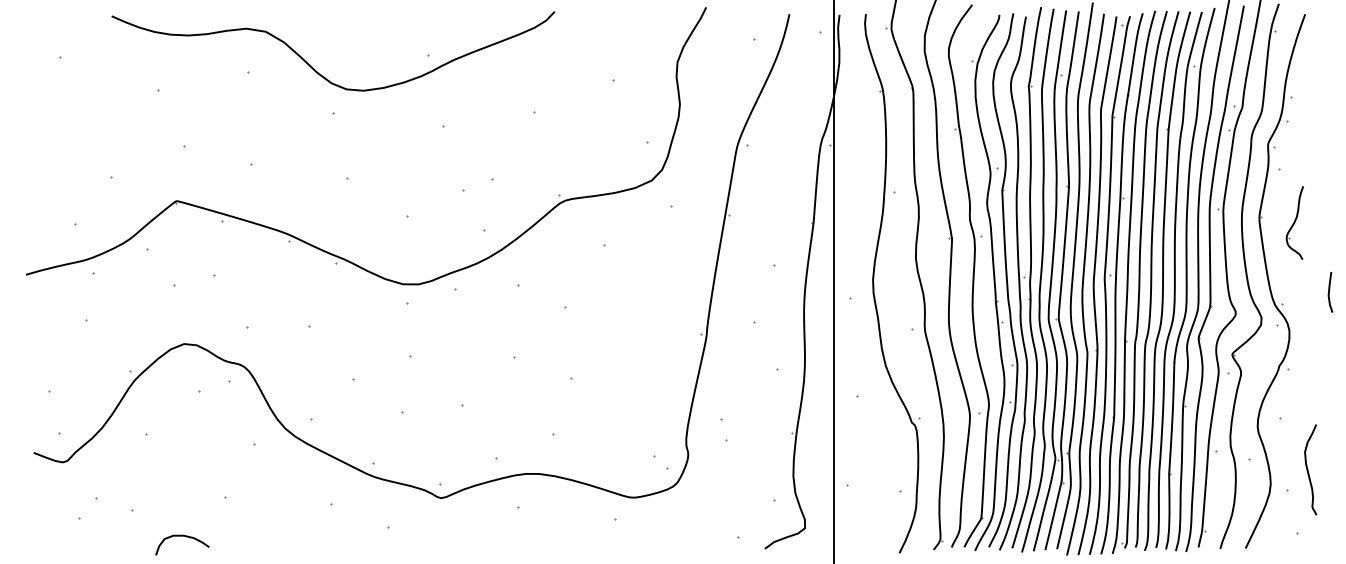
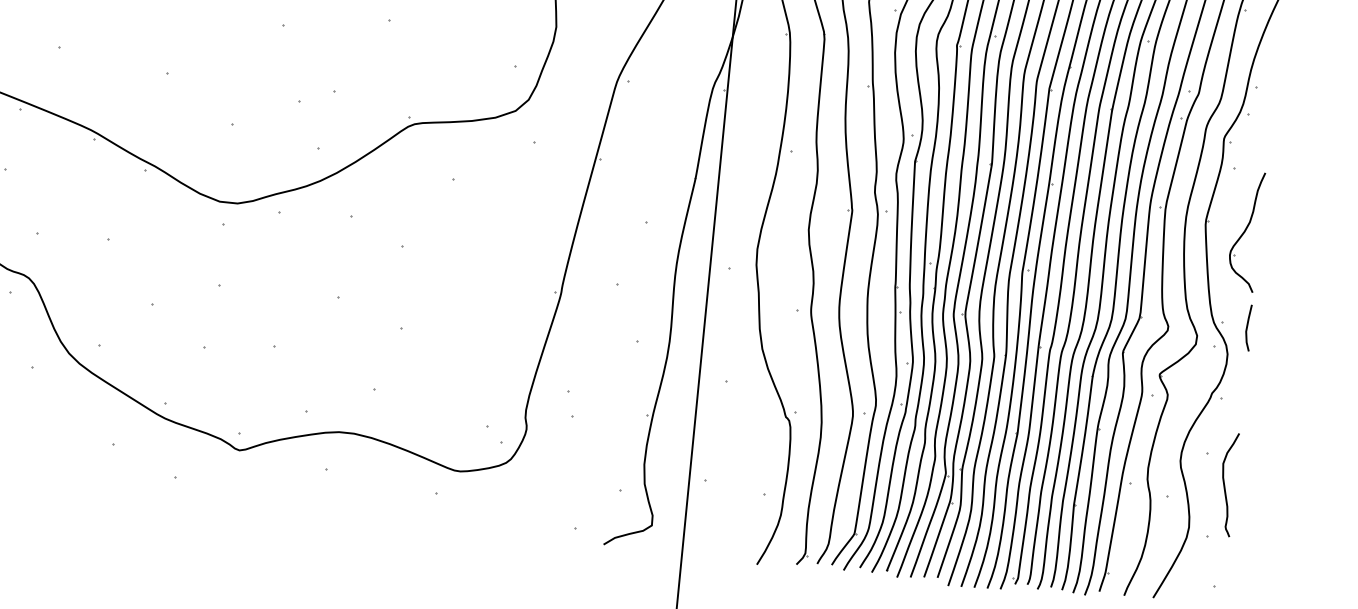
part: (1294, 222) -> (1245, 230), size x1.43
line: (1329, 292) -> (1247, 328), moved
curve: (1308, 469) -> (1225, 483), moved

